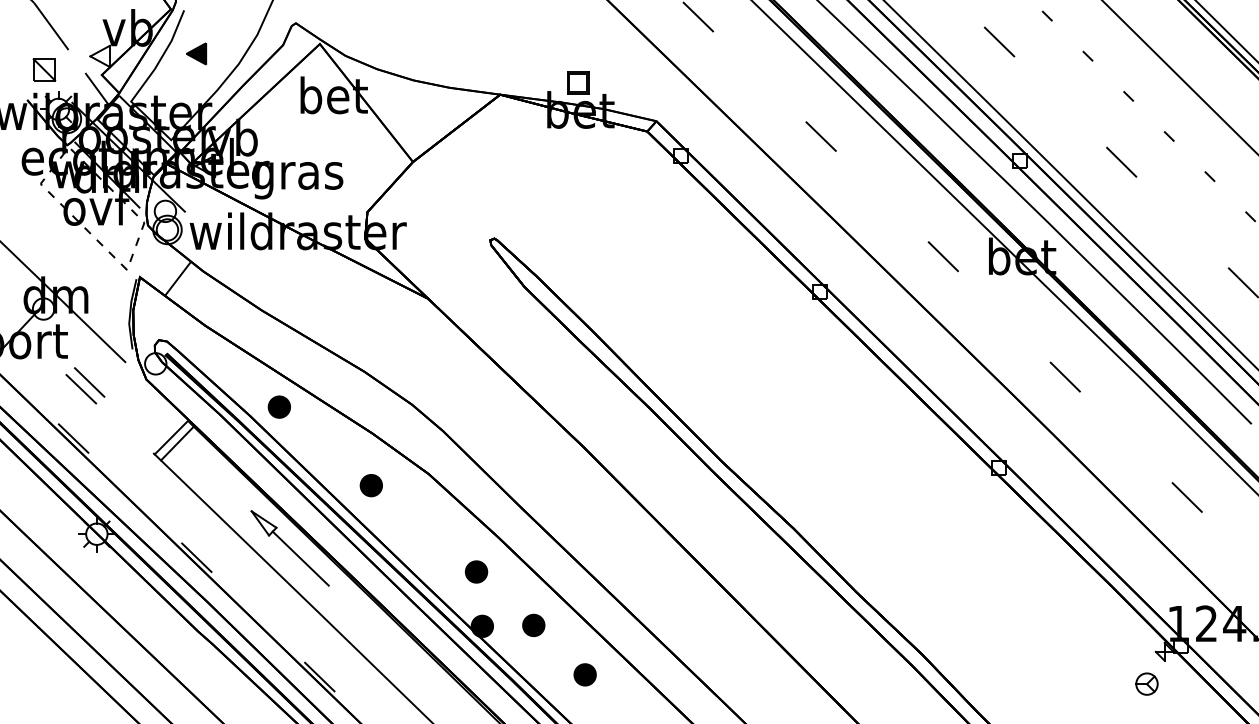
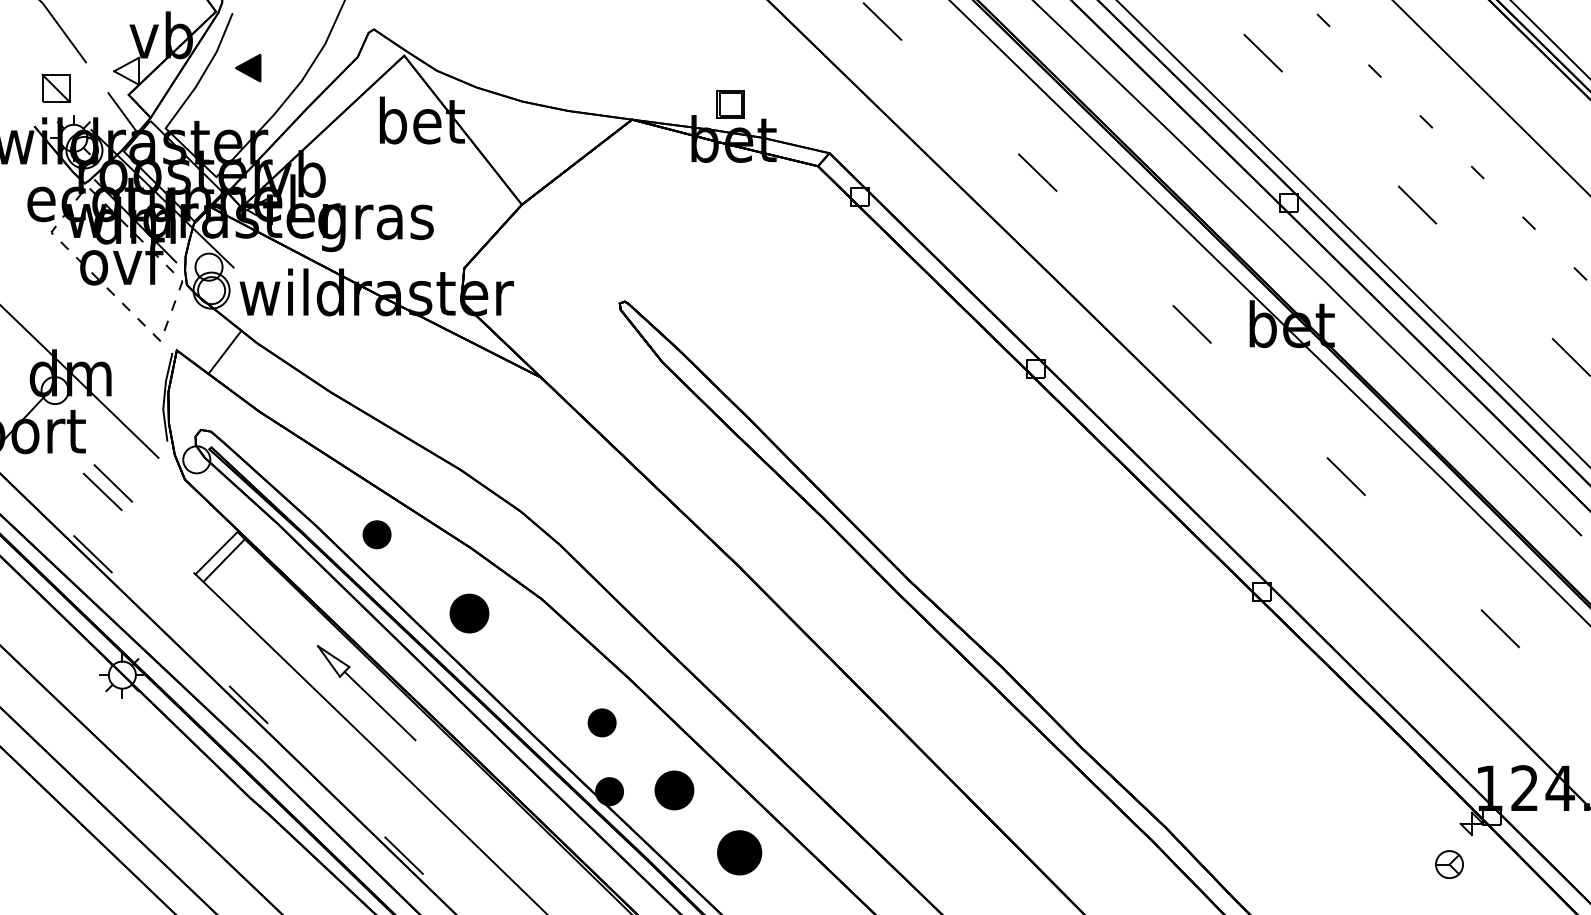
part: (278, 406) -> (375, 533), moved
part: (370, 485) -> (468, 613), size x1.4
part: (533, 625) -> (674, 790), size x1.4
part: (584, 674) -> (738, 852), size x1.6

